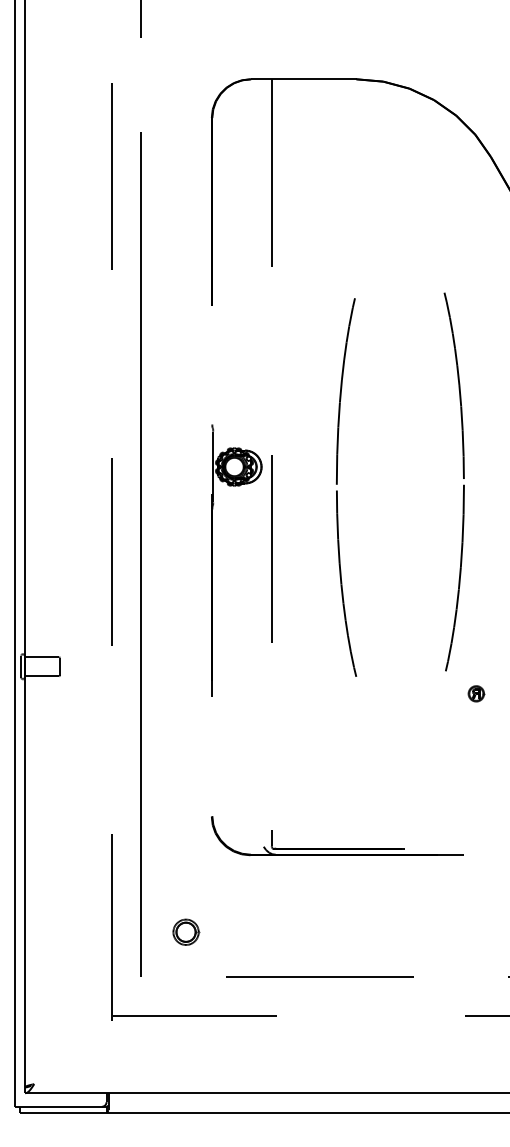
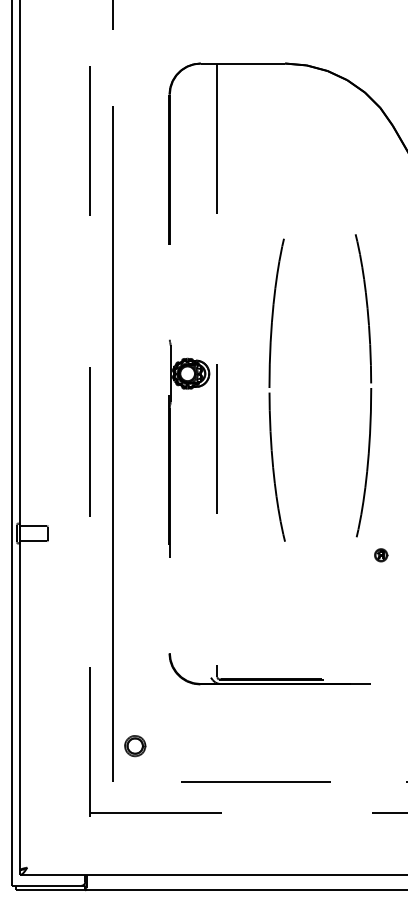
part: (186, 931) -> (135, 745), moved

